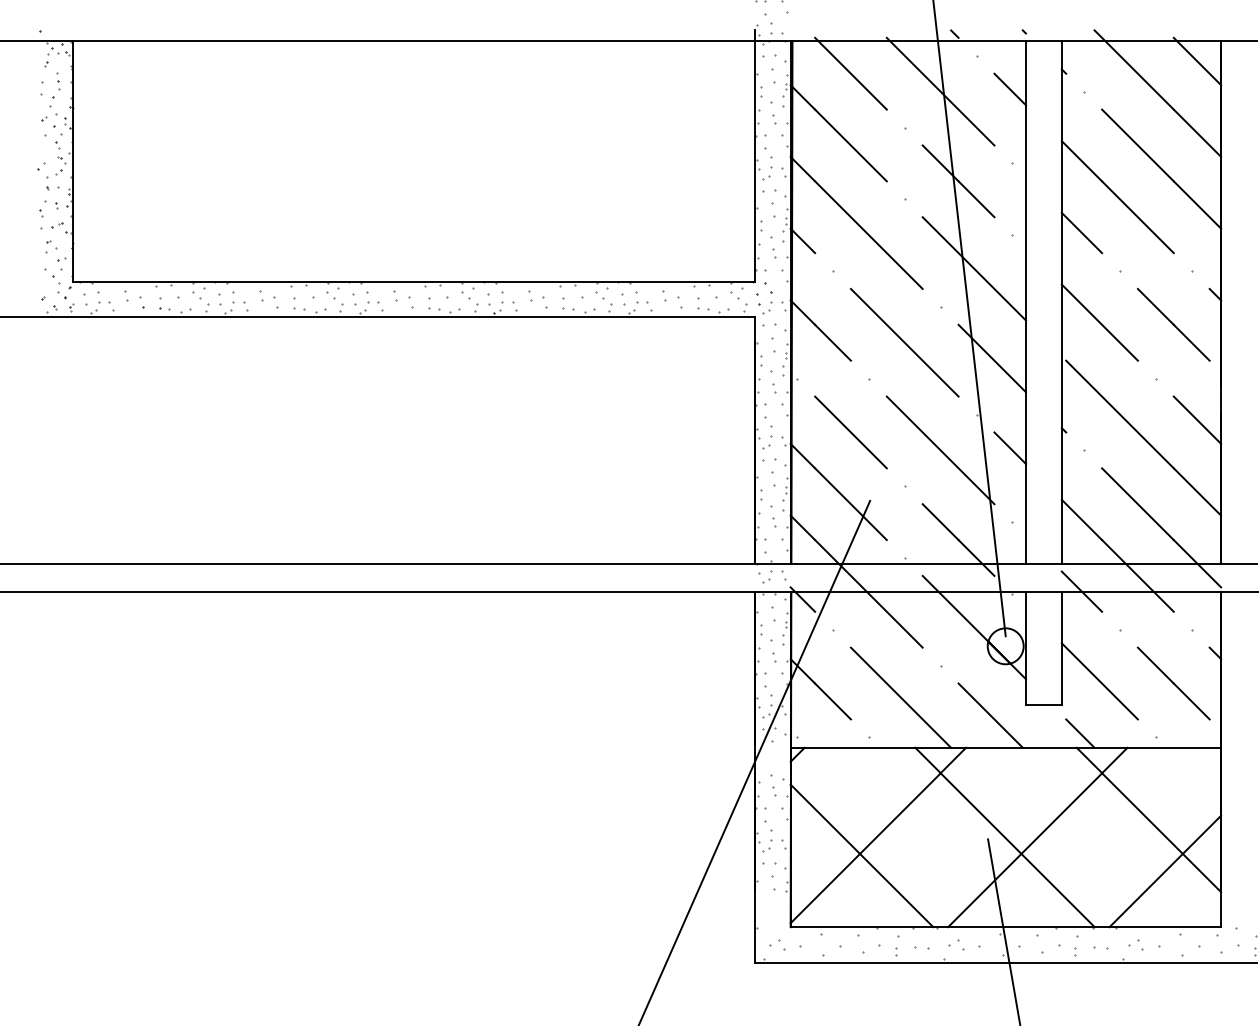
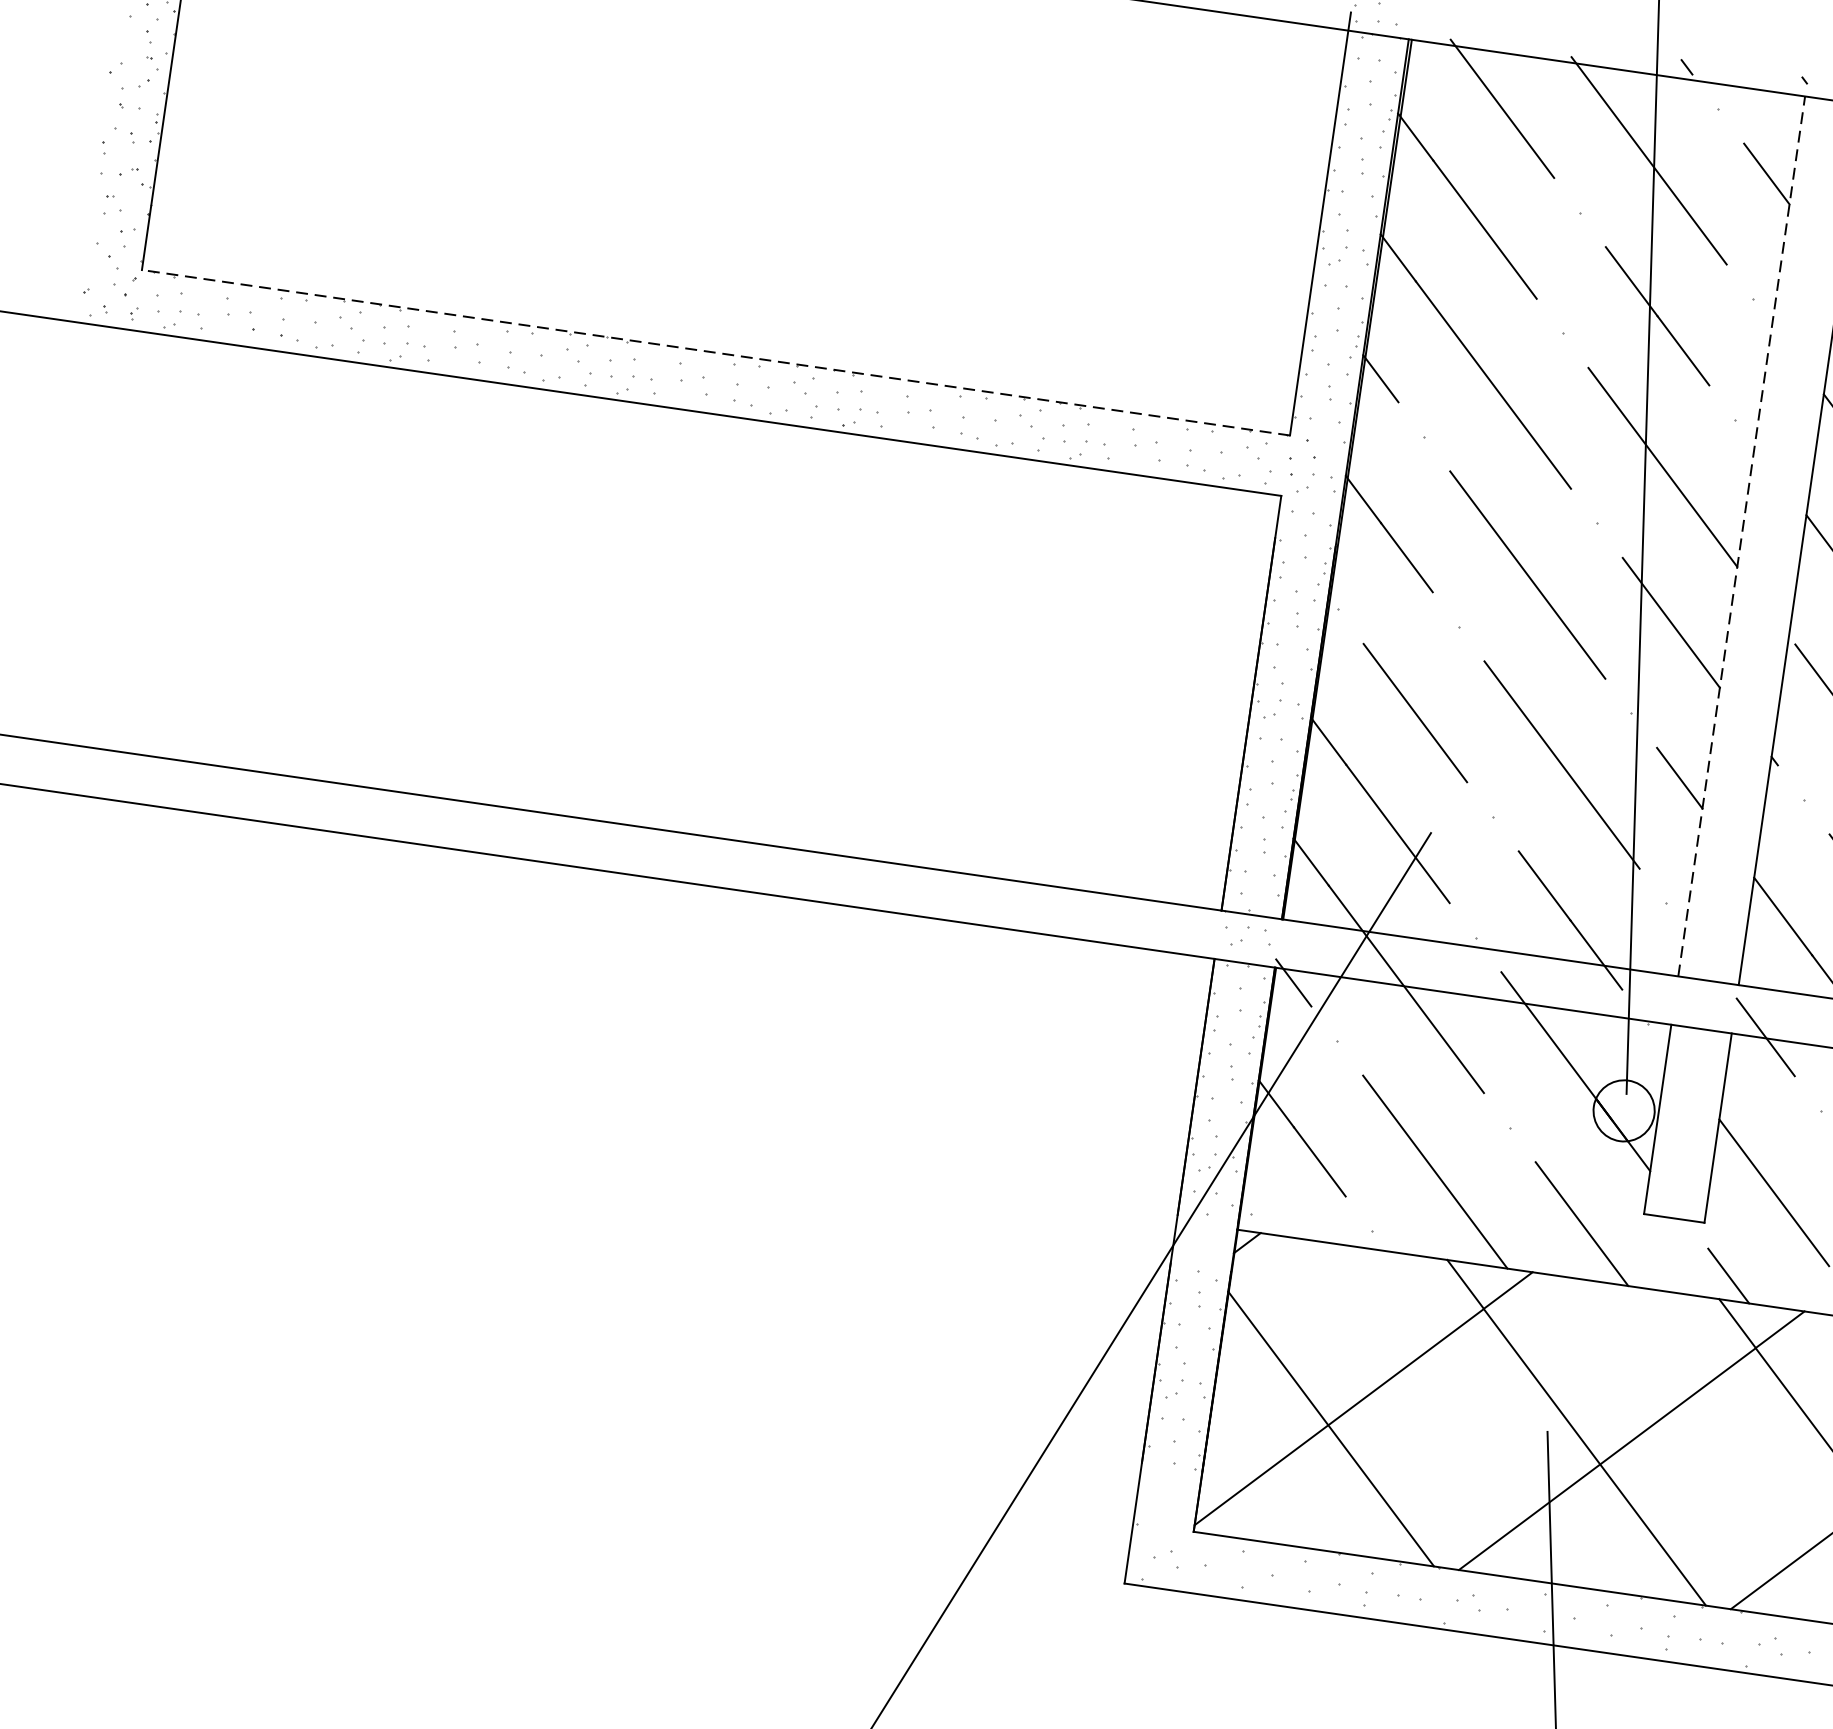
line: (414, 281) -> (716, 352), solid -> dashed
line: (1025, 301) -> (1741, 534), solid -> dashed

